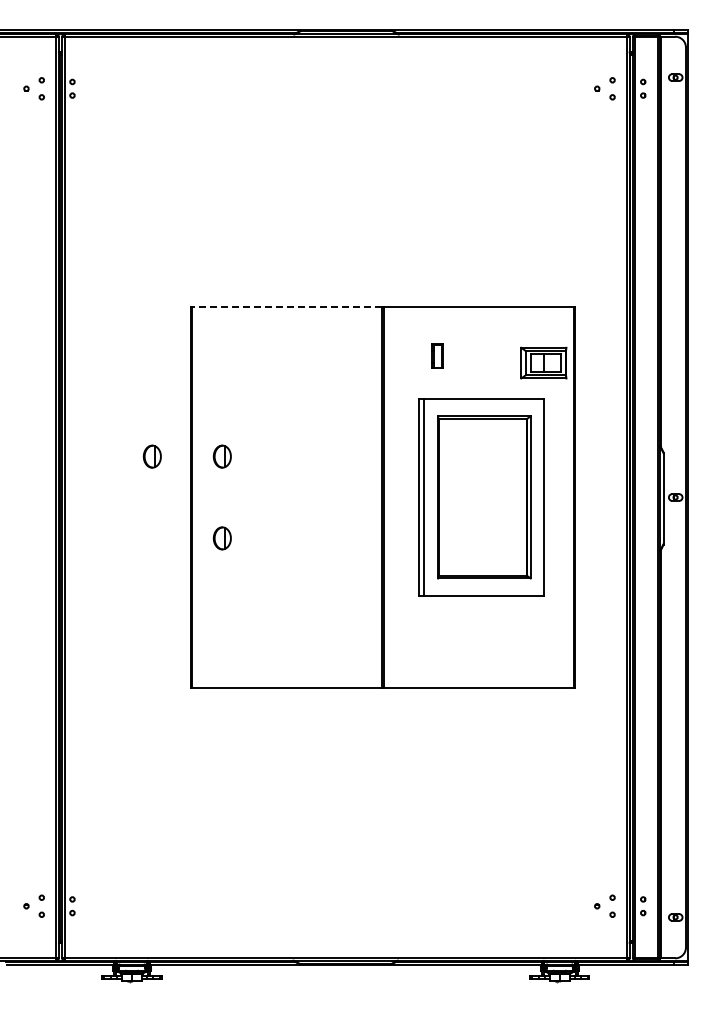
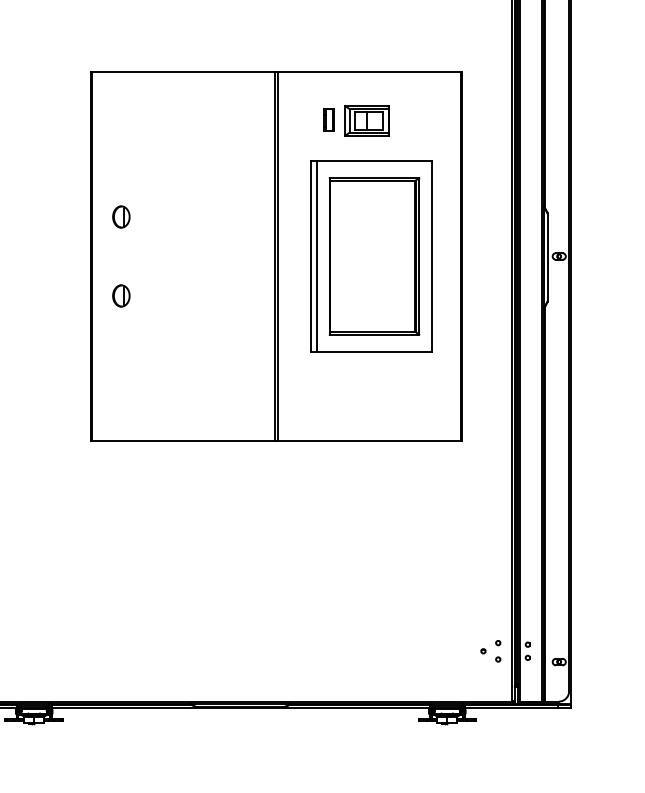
line: (286, 306) -> (183, 71), dashed -> solid
part: (543, 362) -> (366, 120), moved
part: (151, 456) -> (52, 216), removed

